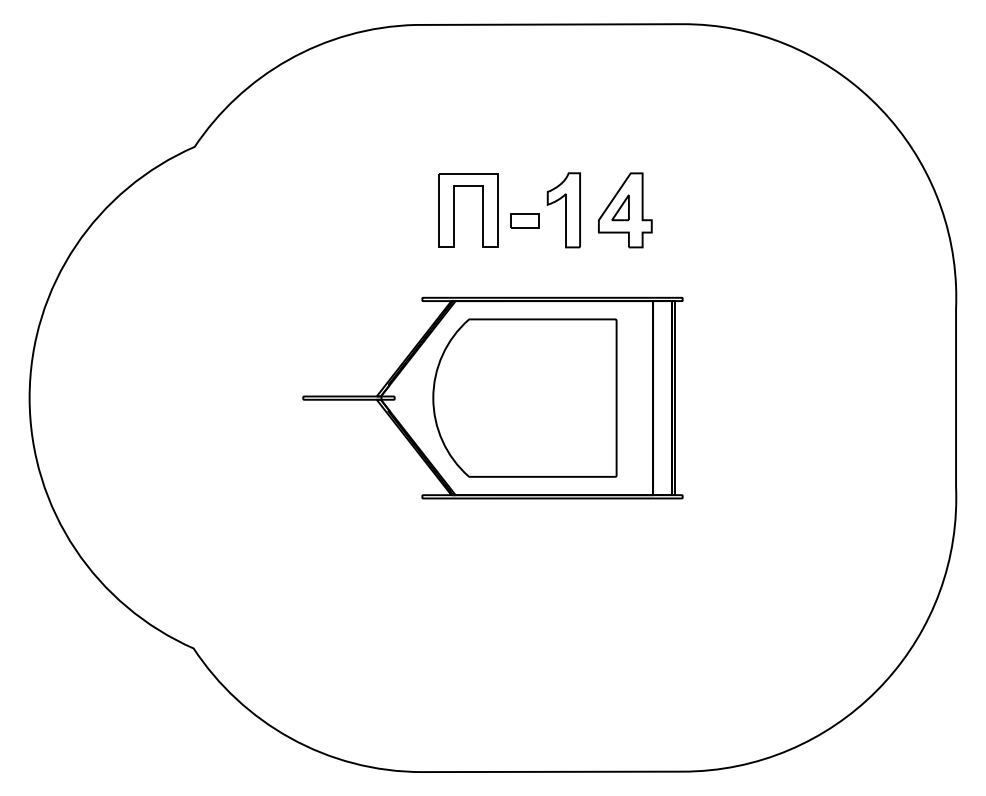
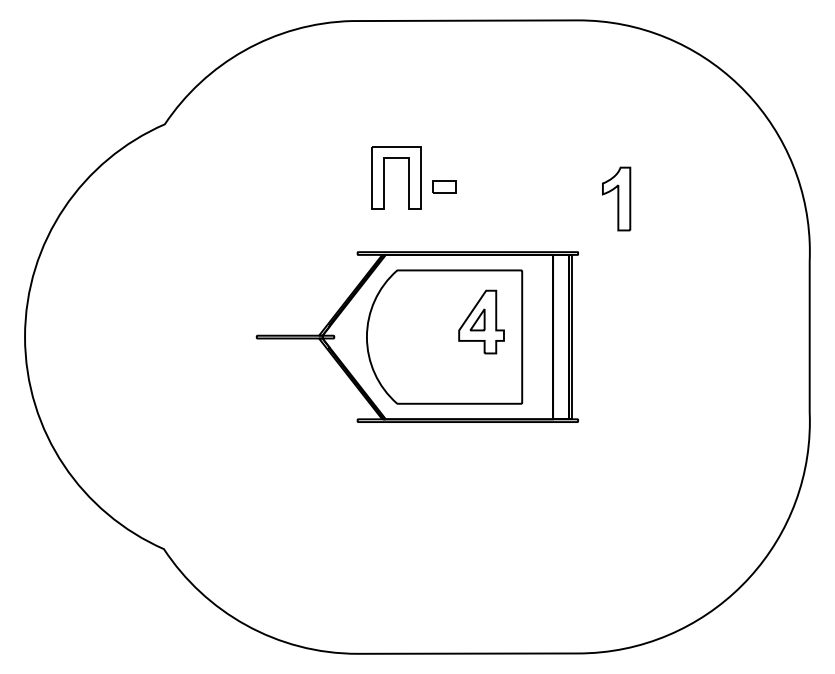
part: (563, 209) -> (616, 198), moved
part: (625, 209) -> (481, 321), moved

